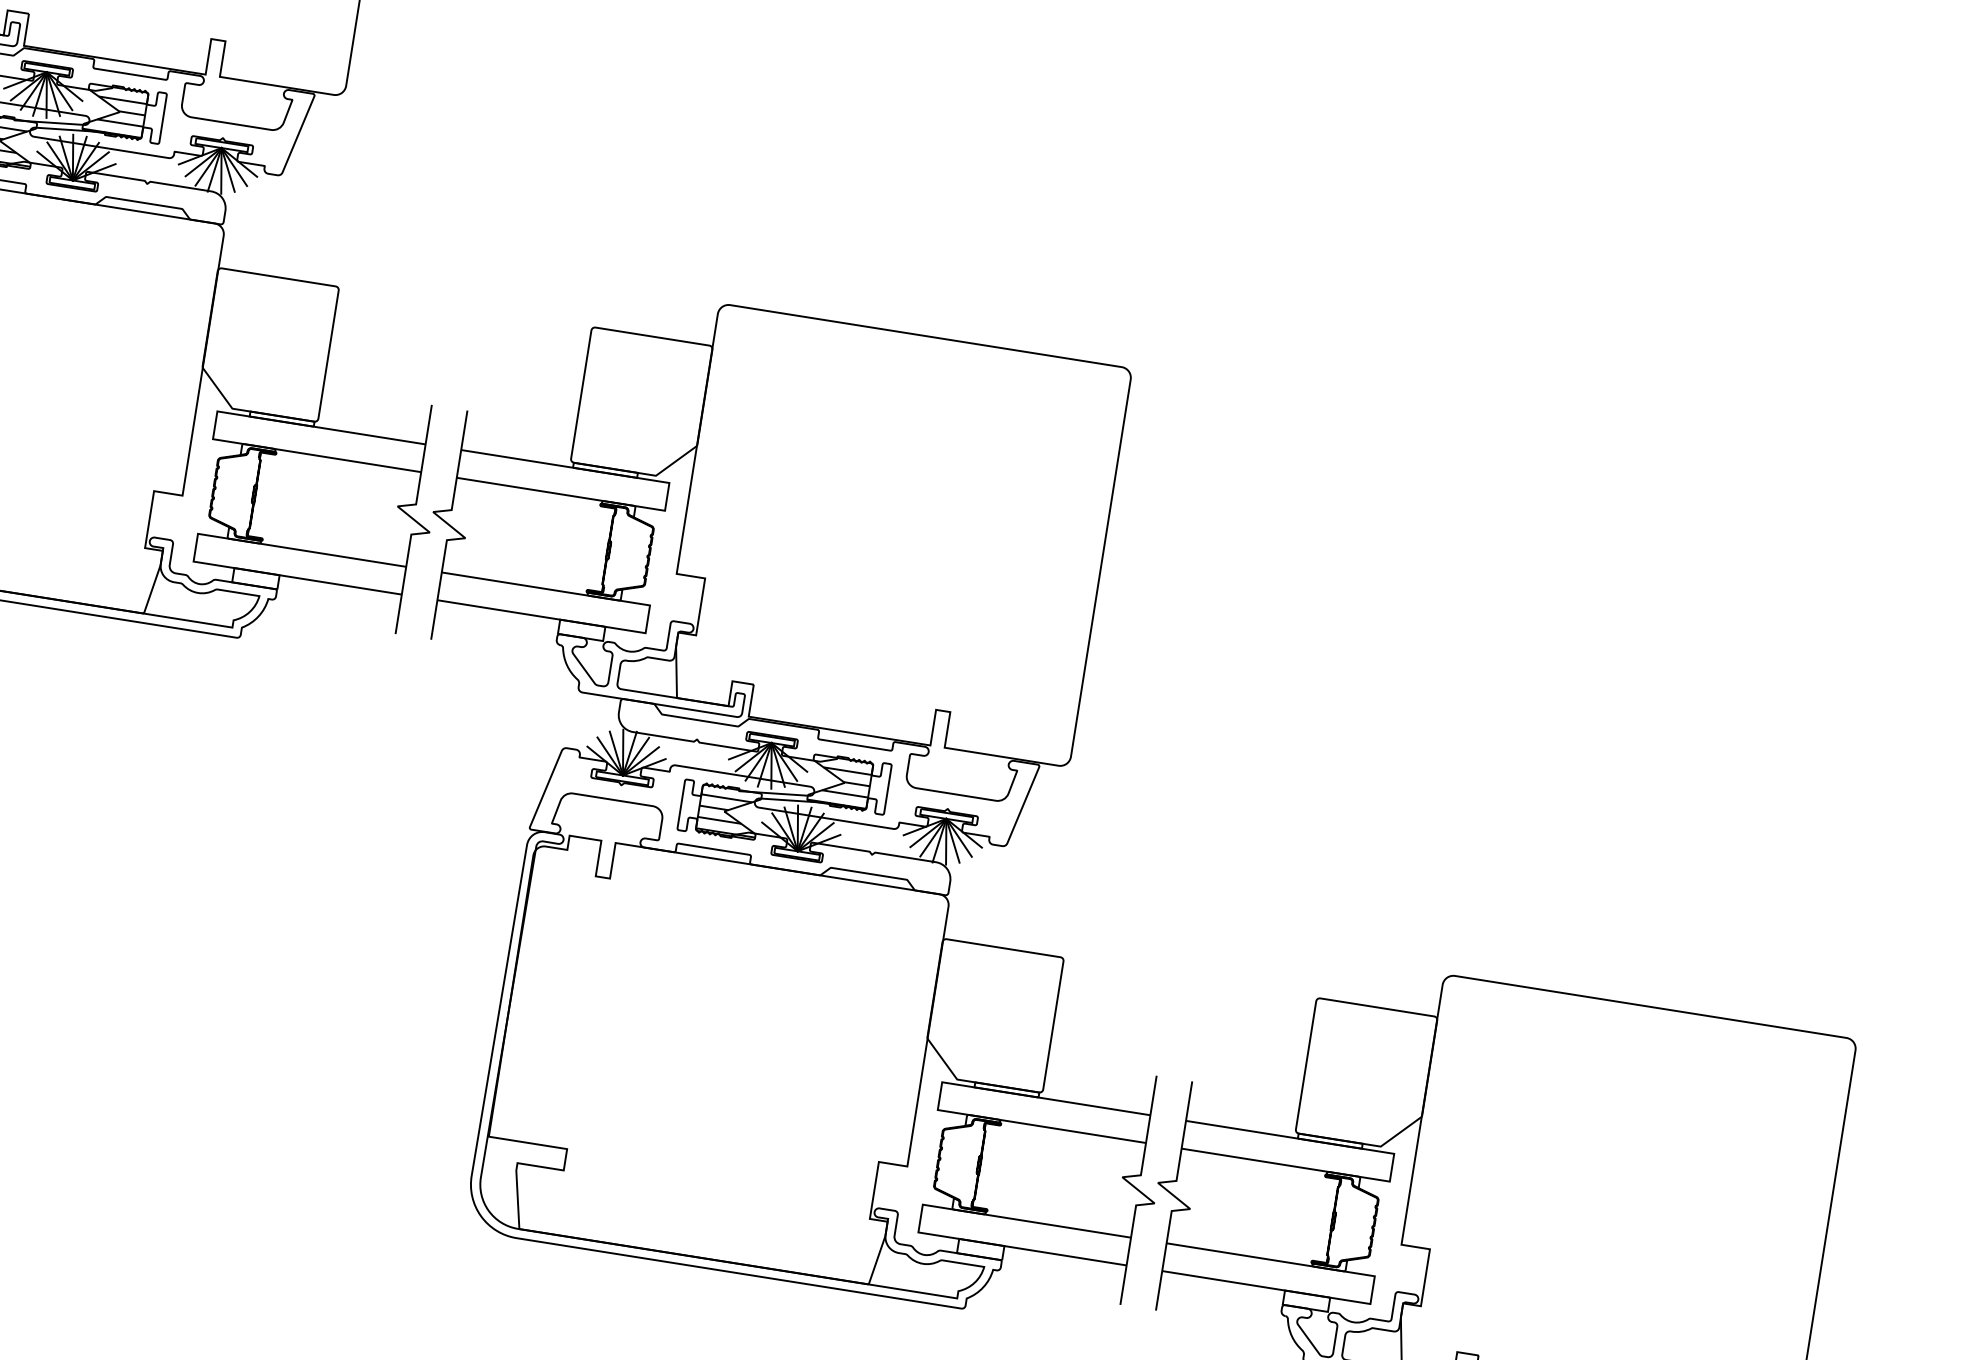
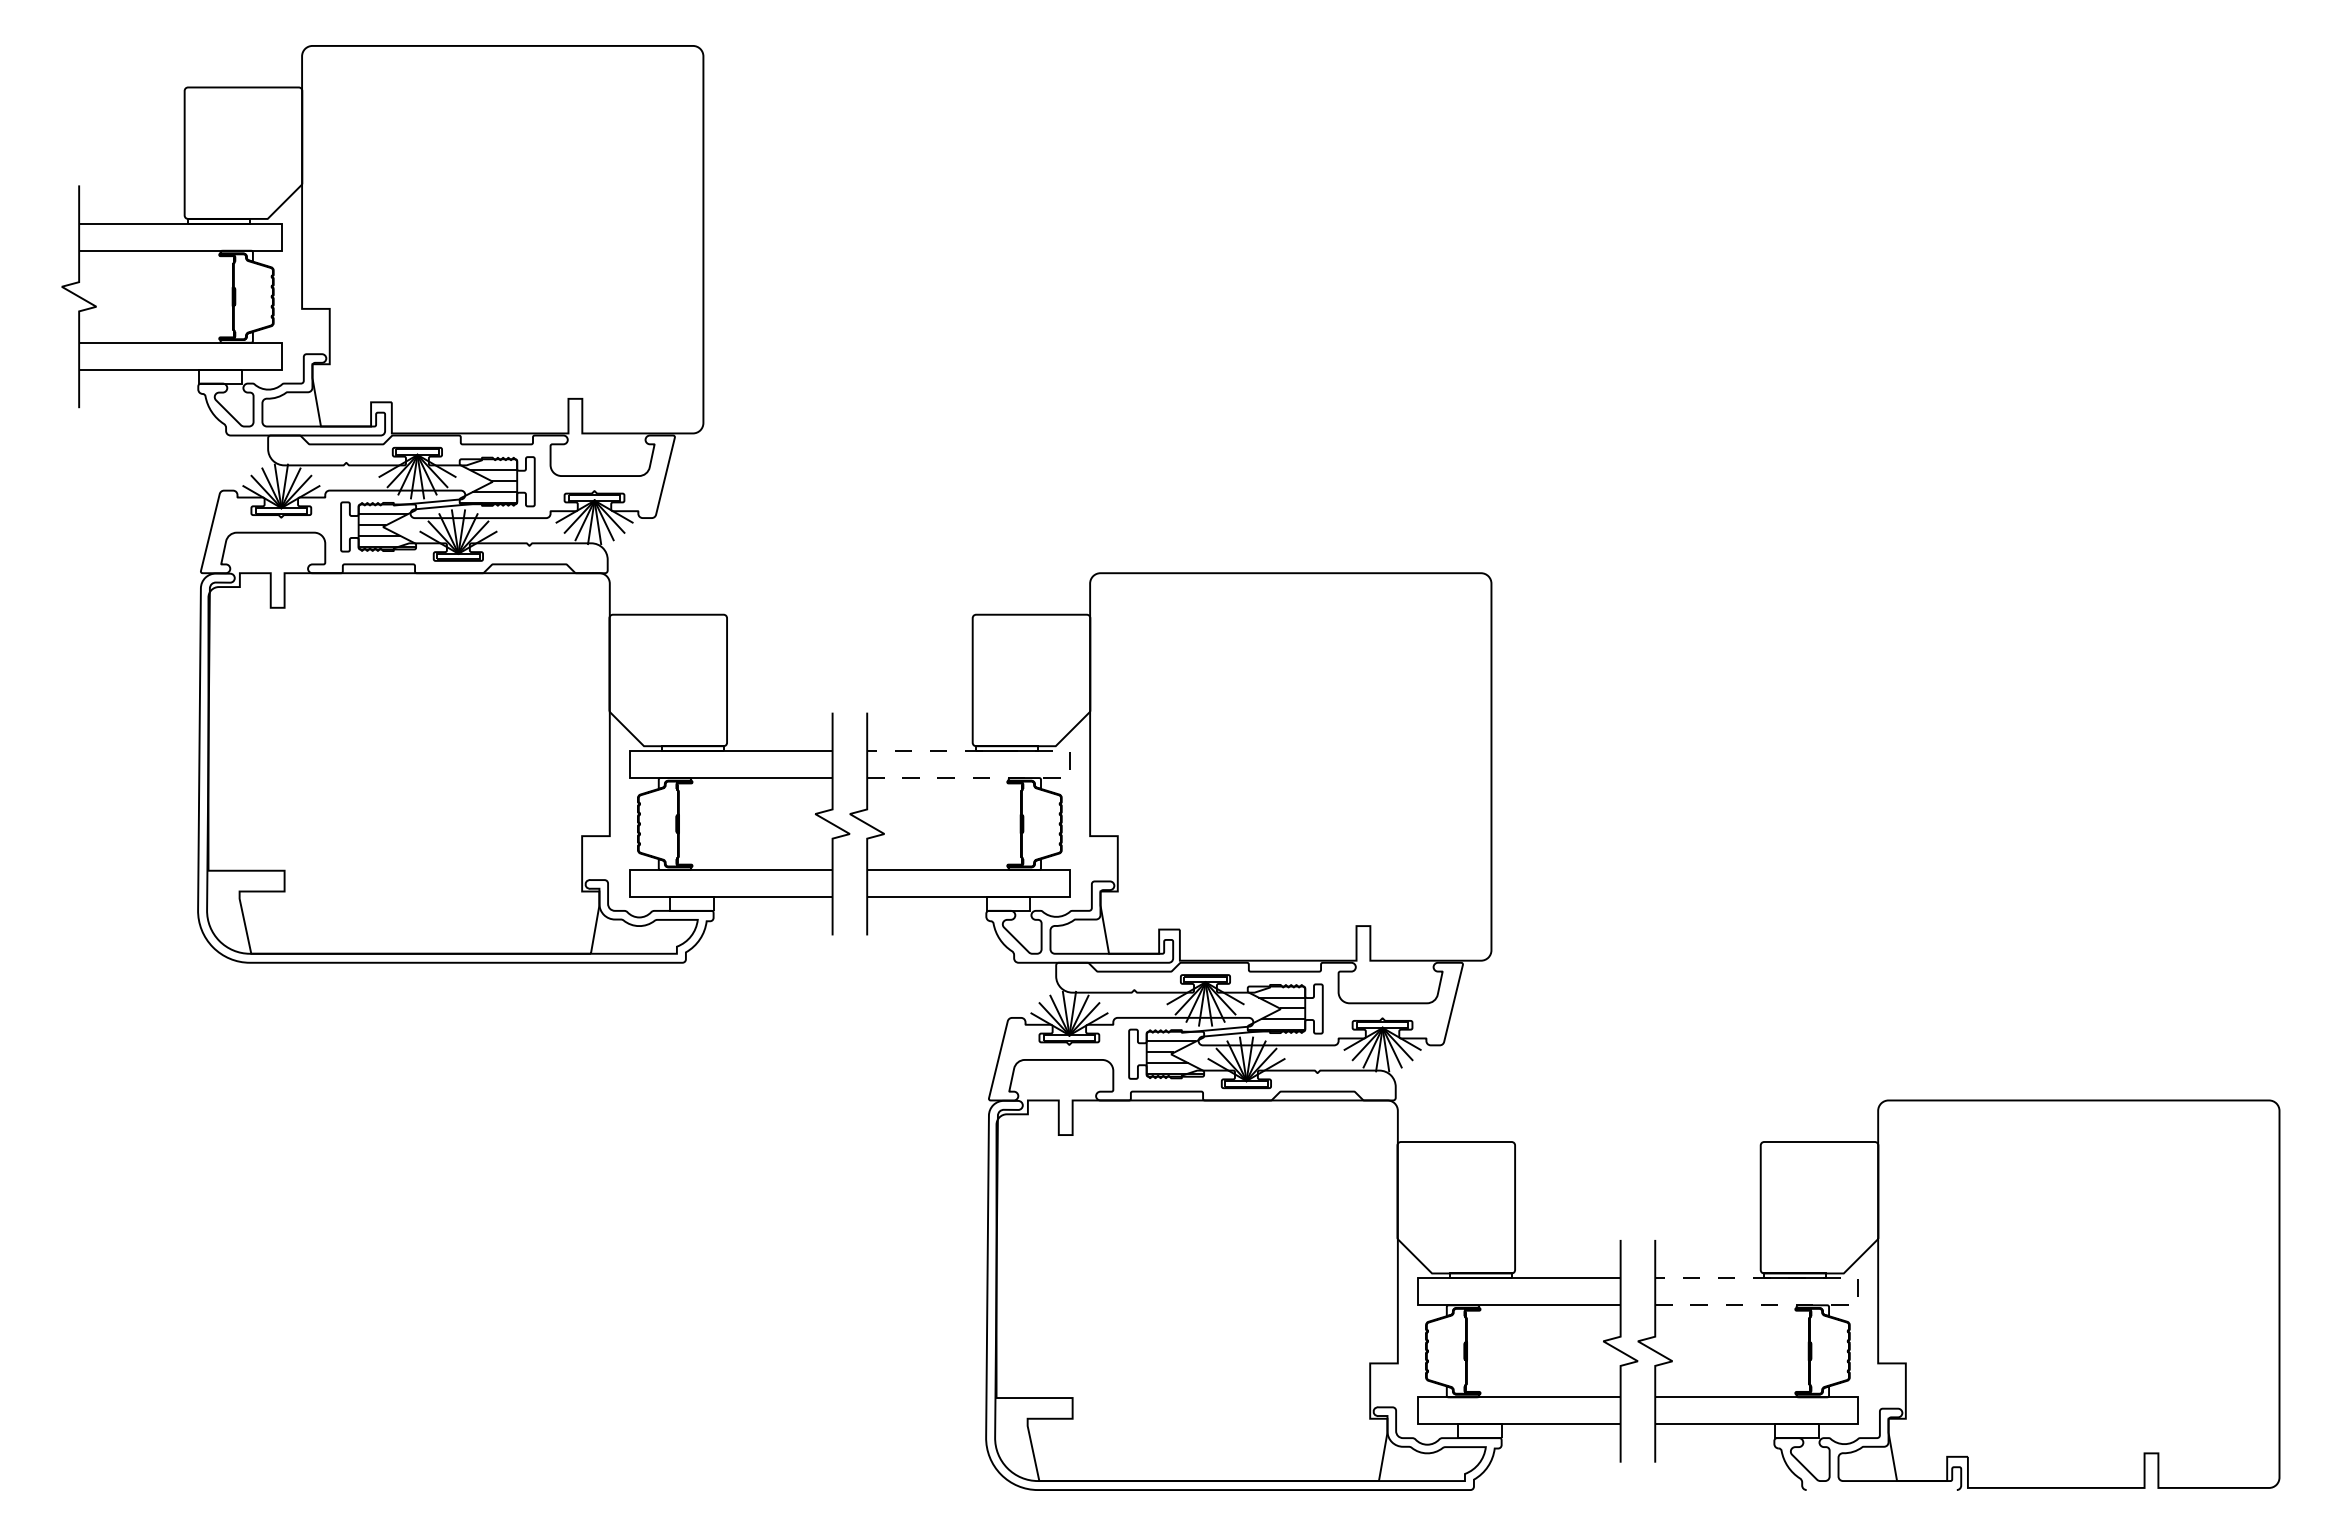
line: (667, 496) -> (1069, 764), solid -> dashed
line: (1391, 1167) -> (1857, 1291), solid -> dashed

